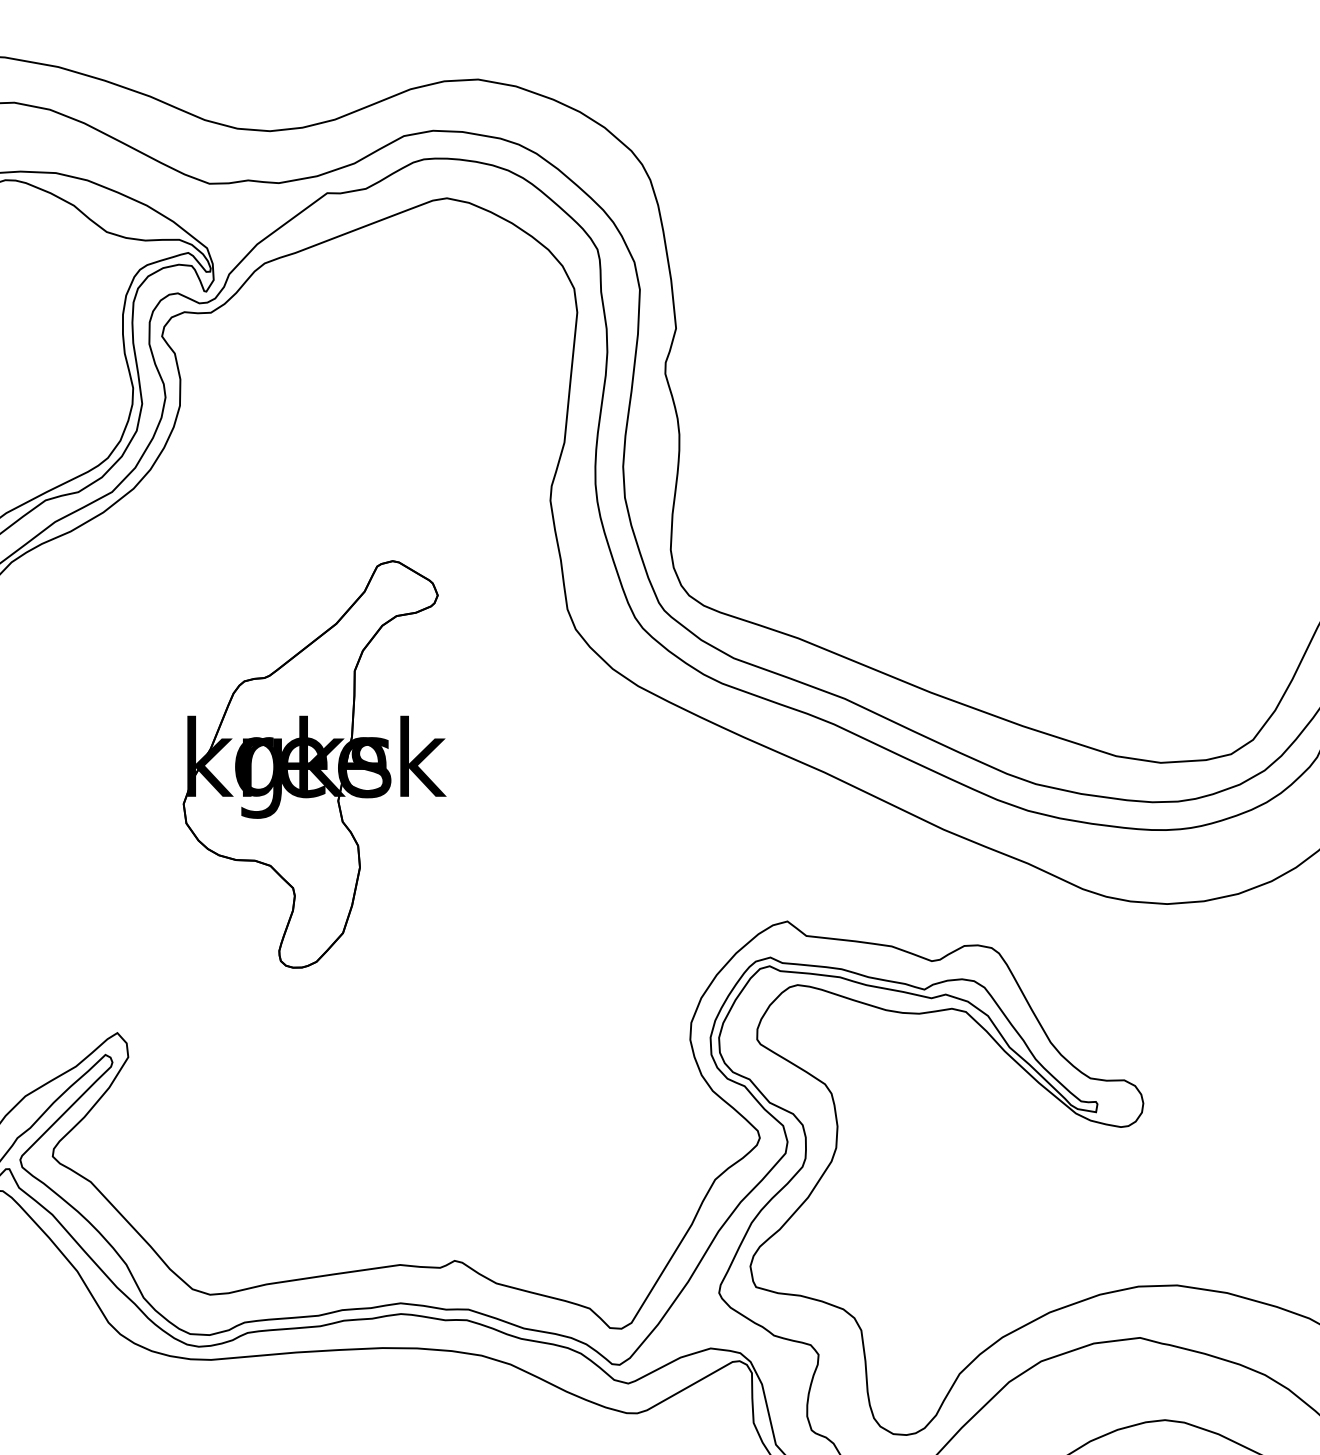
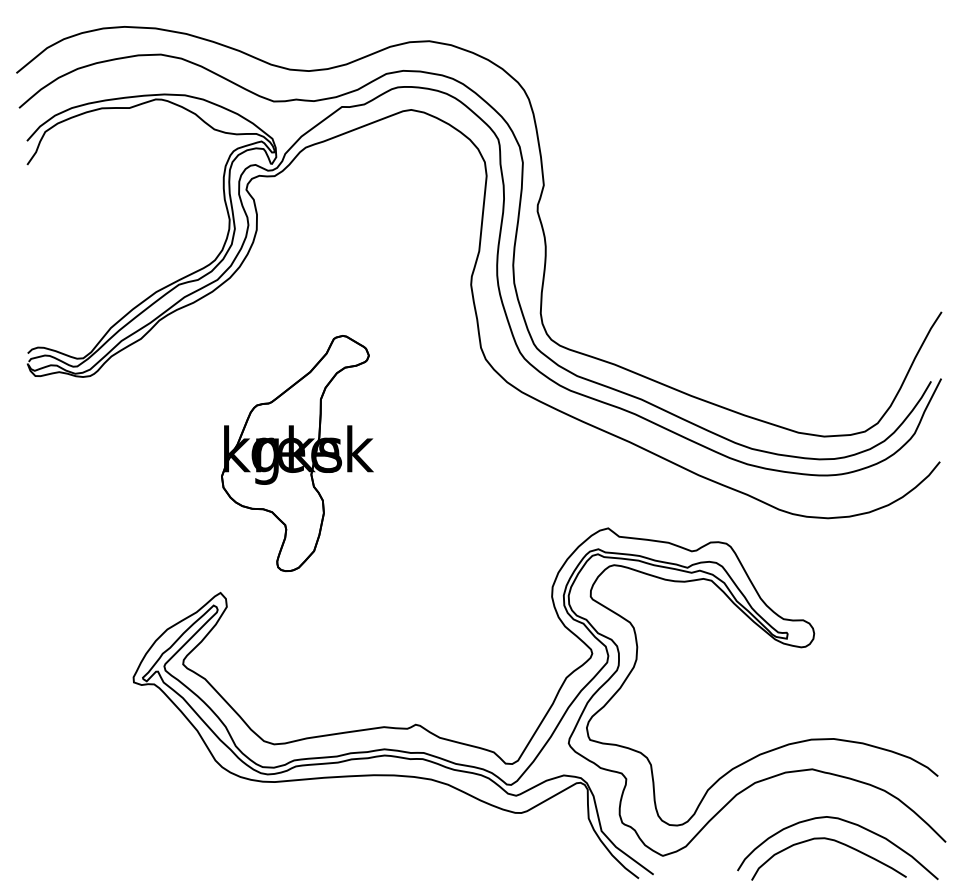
part: (314, 764) -> (297, 453), moved

